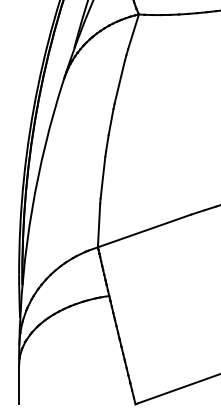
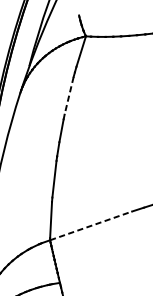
line: (119, 82) -> (68, 95), solid -> dashed
line: (144, 230) -> (90, 225), solid -> dashed

